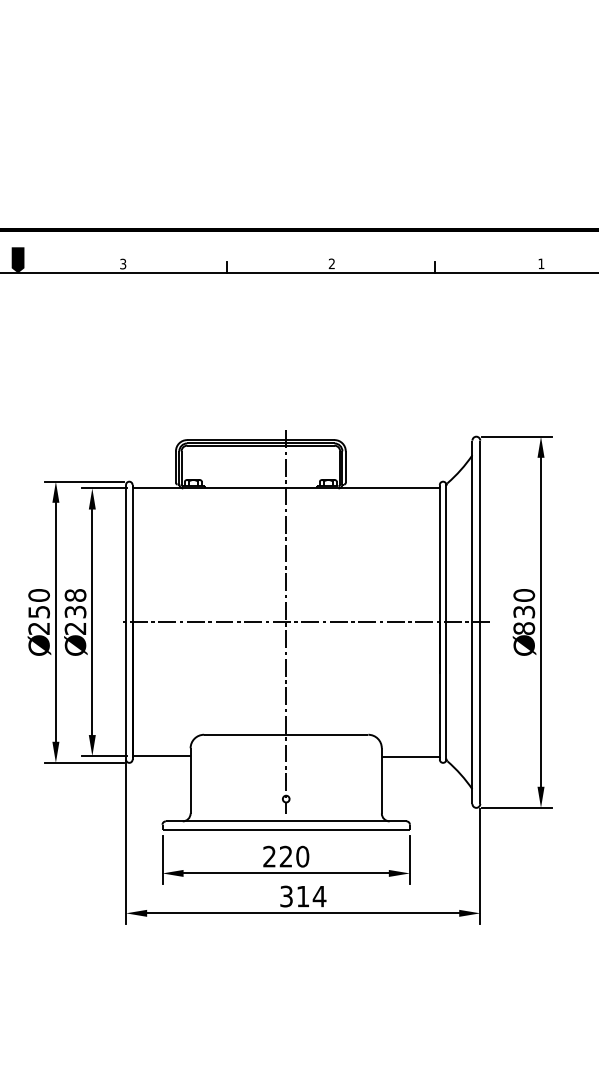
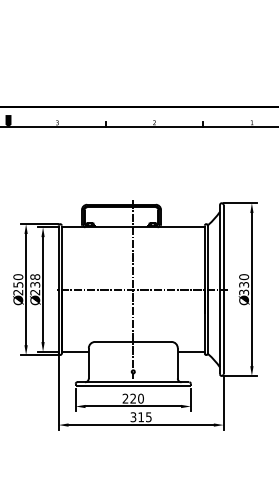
text: (525, 628) -> (244, 292), 830 -> 330
text: (318, 897) -> (148, 417), 314 -> 315

